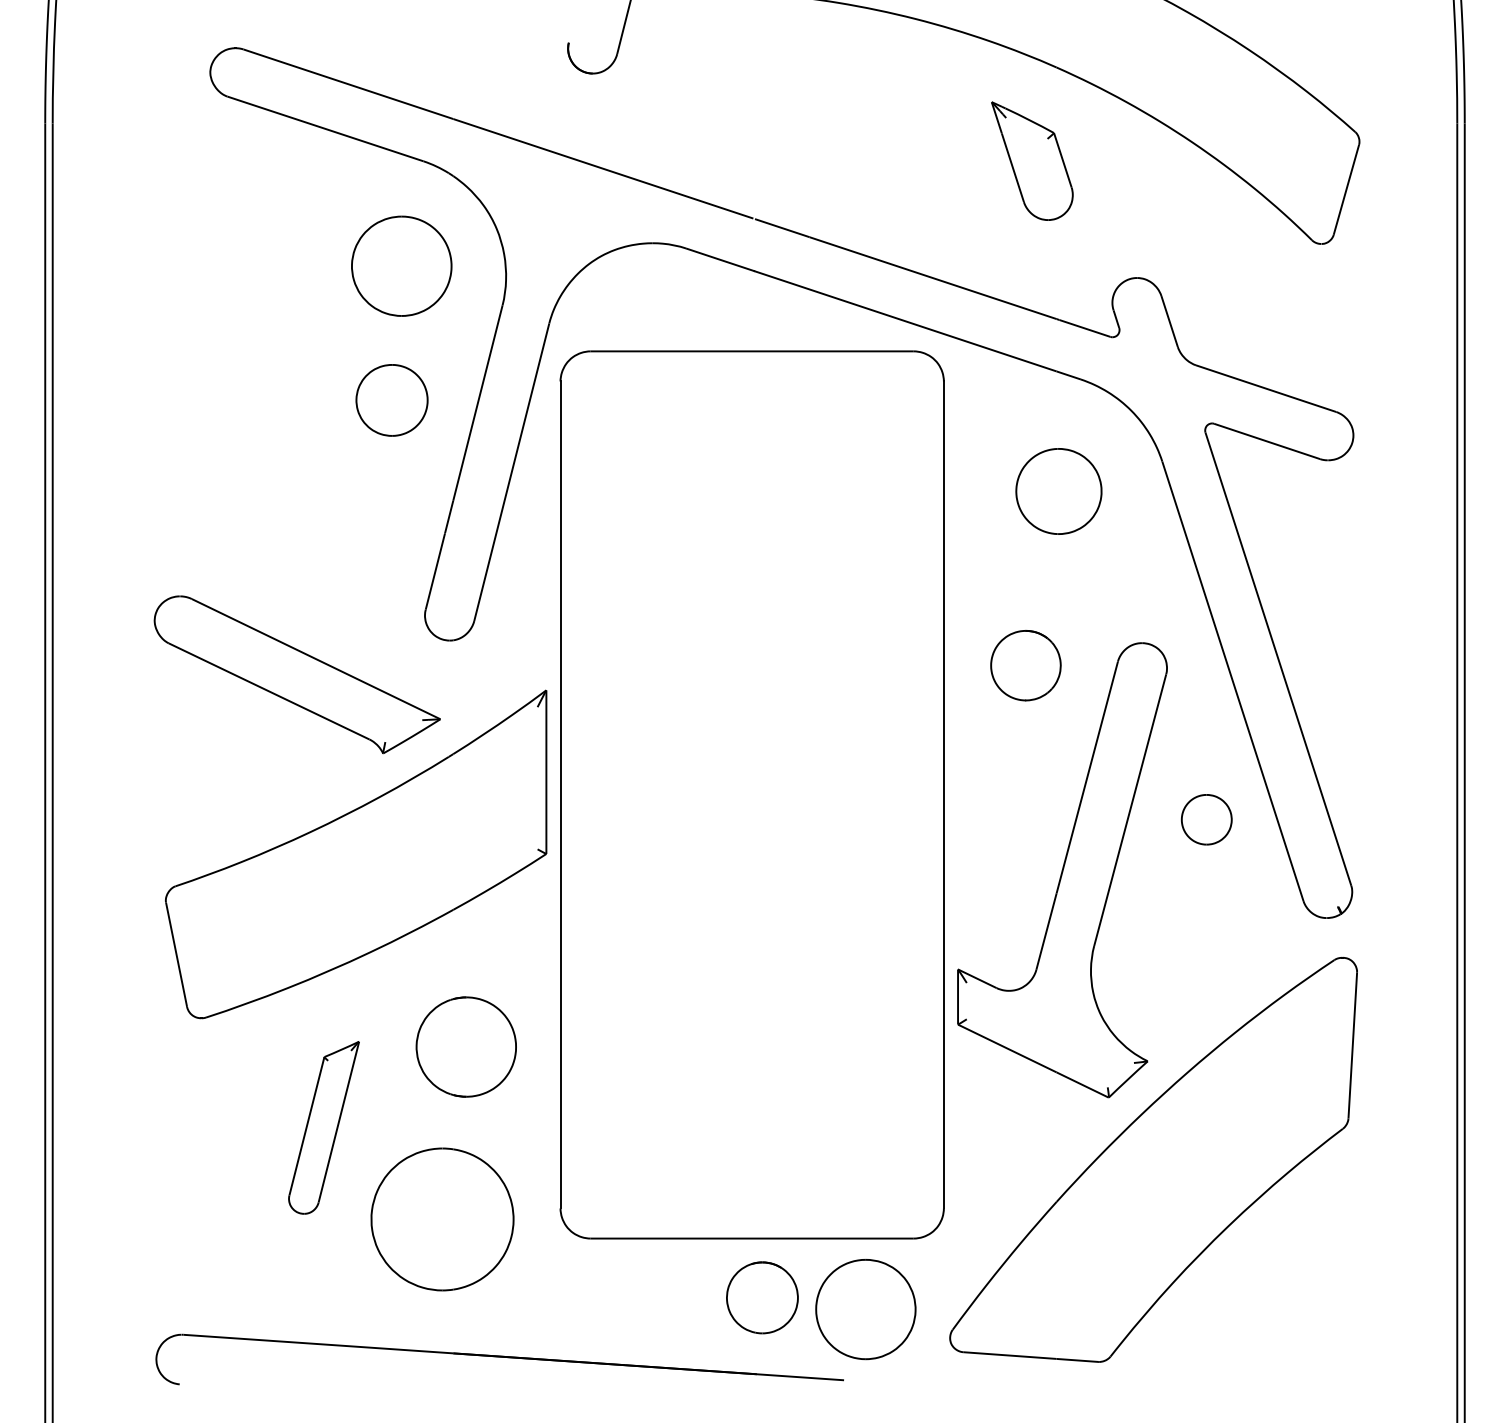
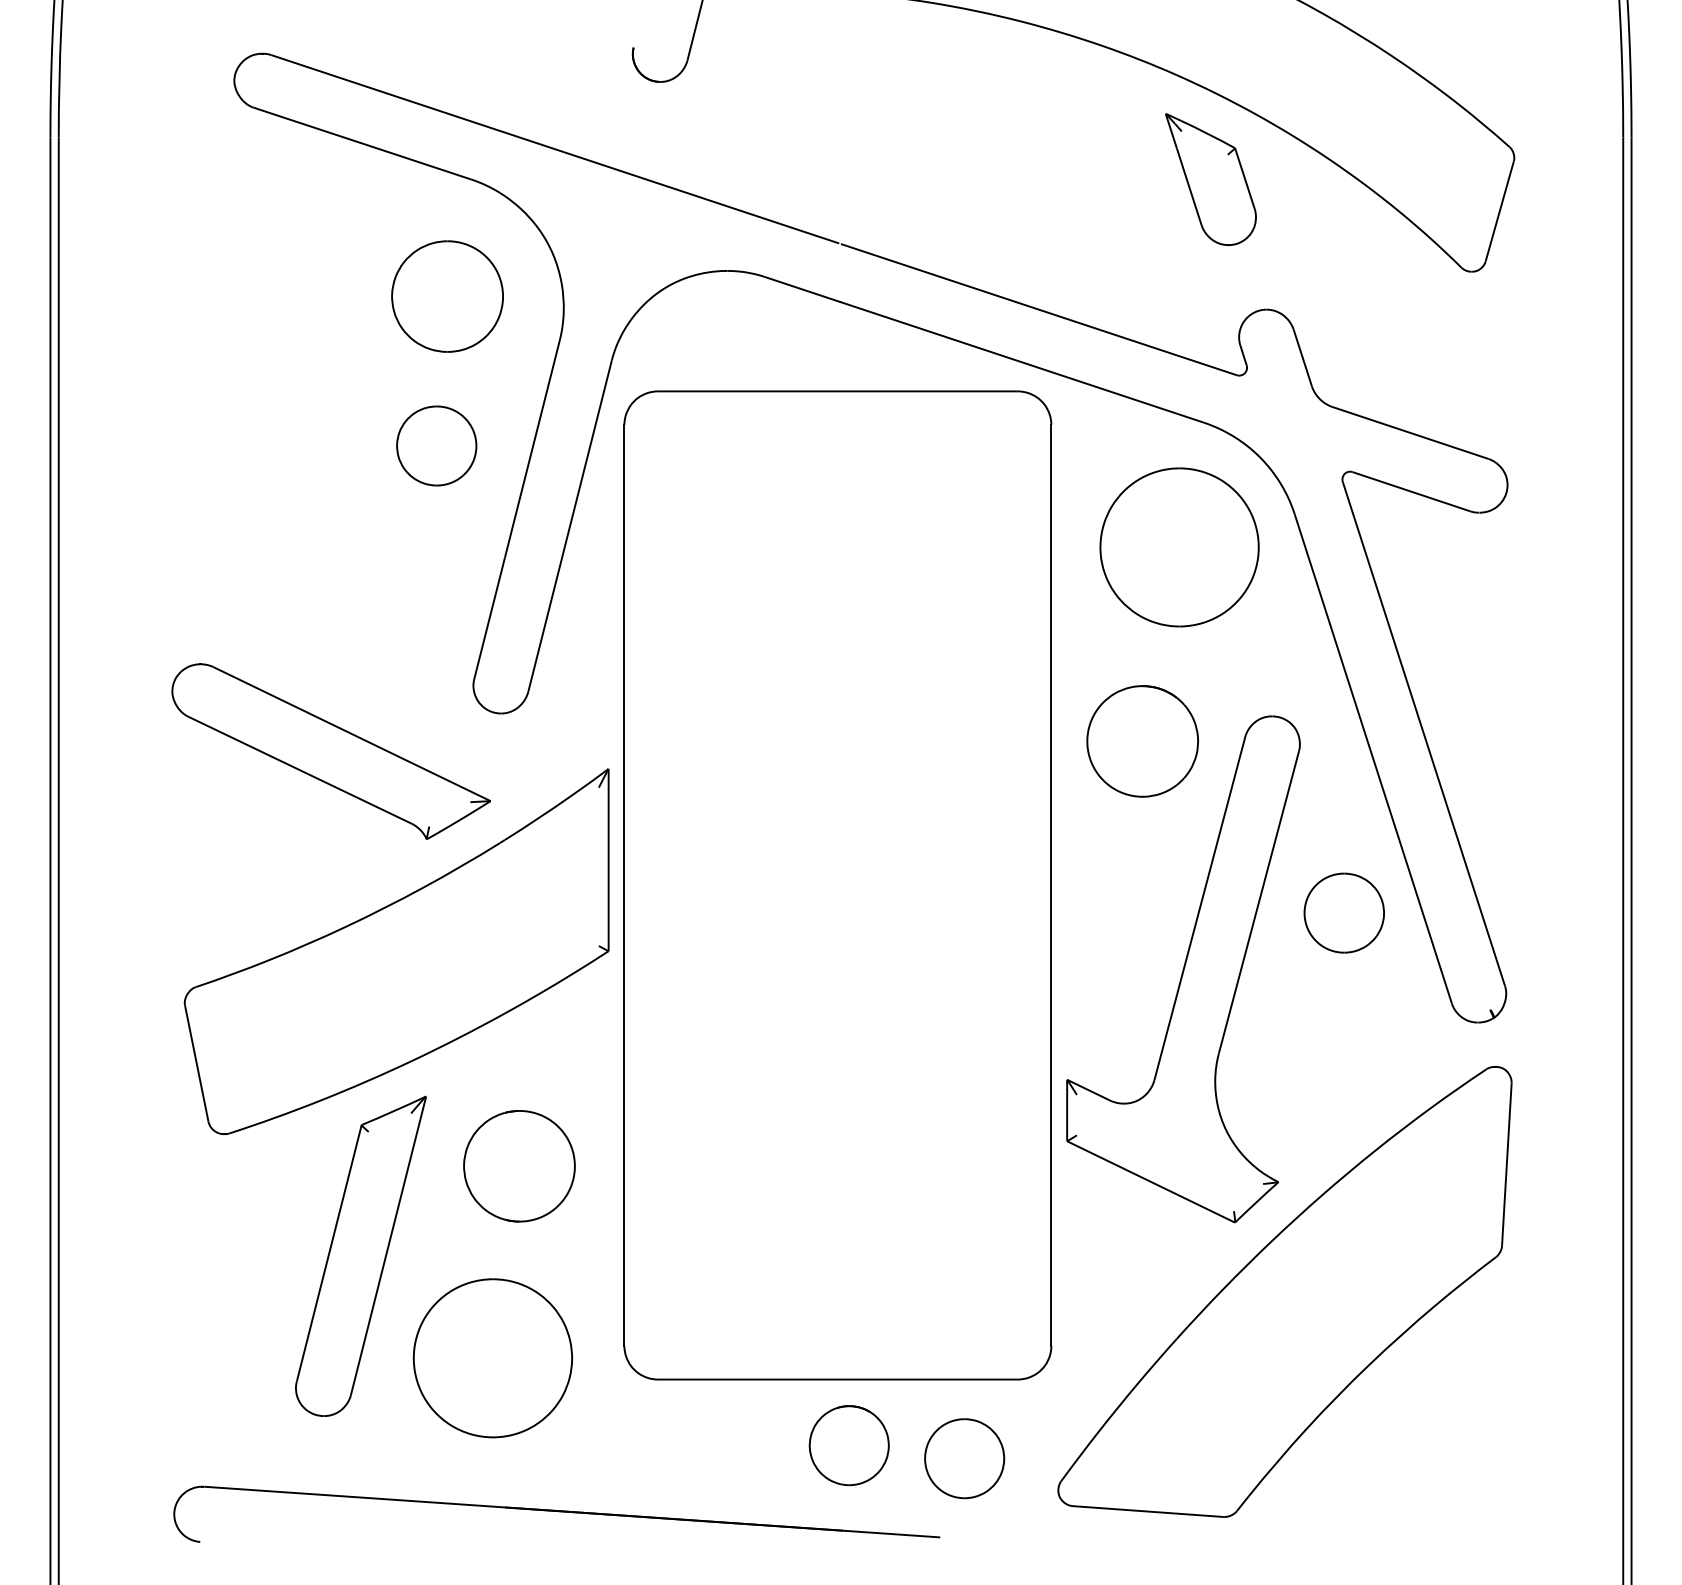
part: (1031, 161) -> (1210, 179), moved
part: (1058, 491) -> (1179, 547), size x1.67
part: (1025, 665) -> (1142, 741), size x1.43
part: (1206, 819) -> (1343, 912), size x1.43
part: (323, 1127) -> (360, 1255), size x1.67
part: (865, 1309) -> (964, 1458), size x0.71

